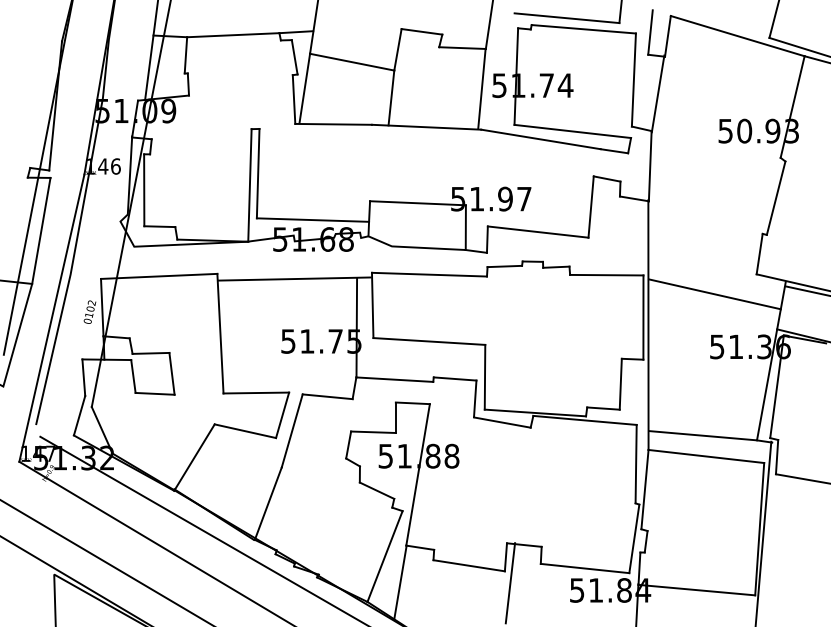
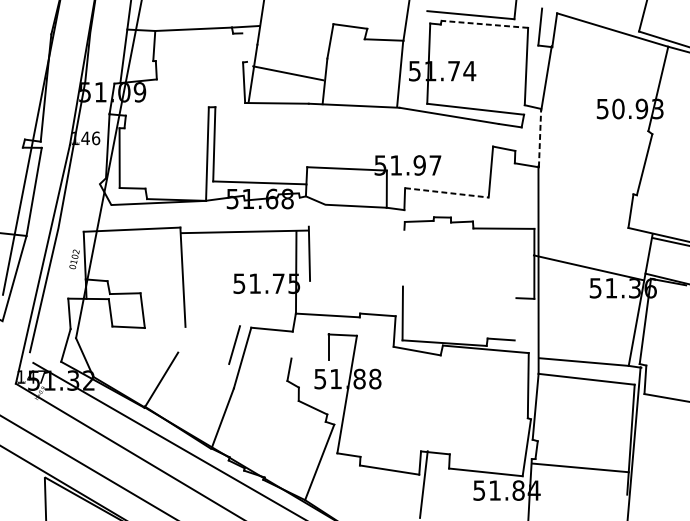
line: (583, 29) -> (484, 24), solid -> dashed
line: (294, 57) -> (244, 47), removed
line: (352, 61) -> (288, 72), moved
line: (650, 165) -> (540, 137), solid -> dashed
line: (538, 232) -> (447, 193), solid -> dashed
line: (428, 274) -> (355, 228), removed
line: (714, 294) -> (588, 267), moved
line: (429, 341) -> (356, 283), removed
line: (620, 383) -> (515, 318), removed
line: (256, 392) -> (212, 326), removed
line: (245, 431) -> (203, 358), removed
line: (373, 432) -> (310, 359), removed
line: (400, 582) -> (332, 483), removed
line: (696, 589) -> (580, 467), moved

